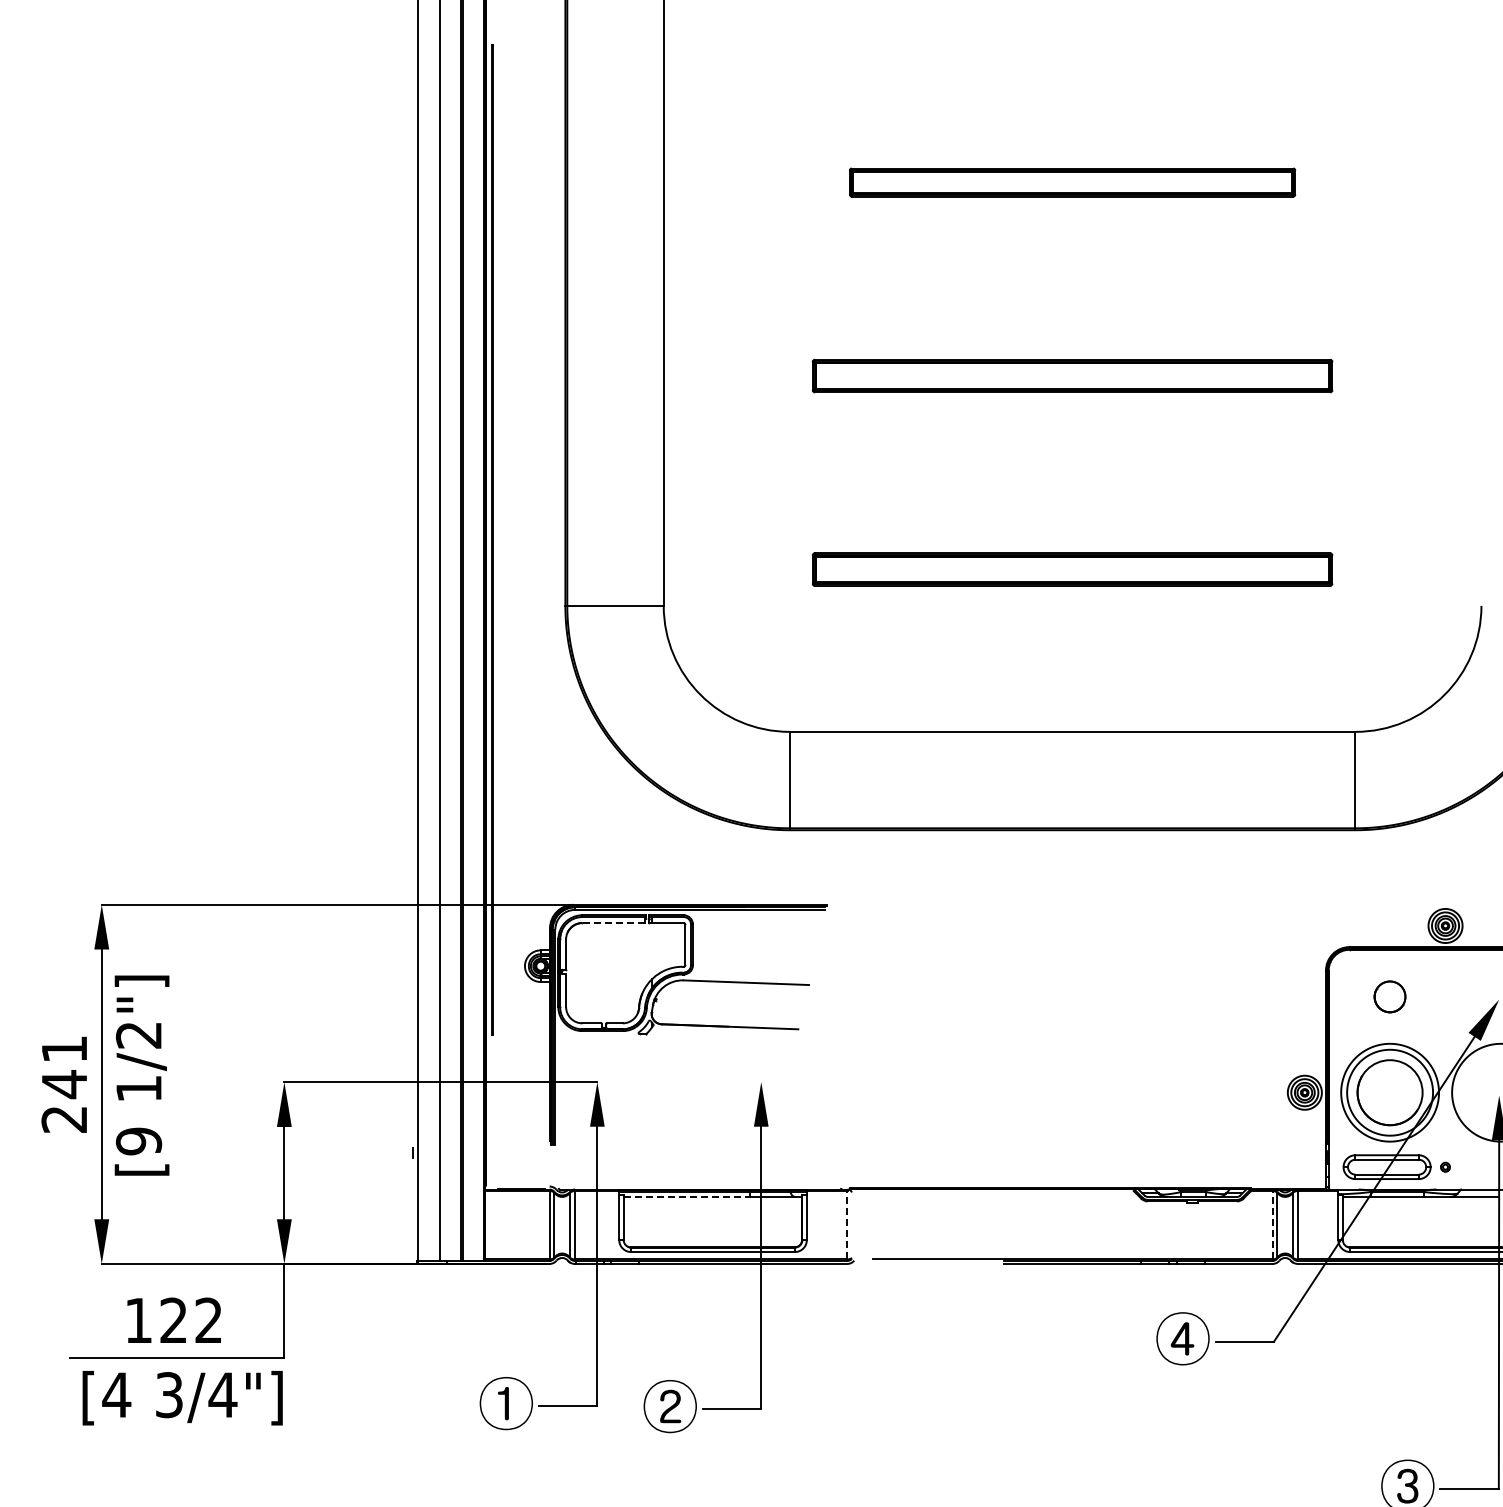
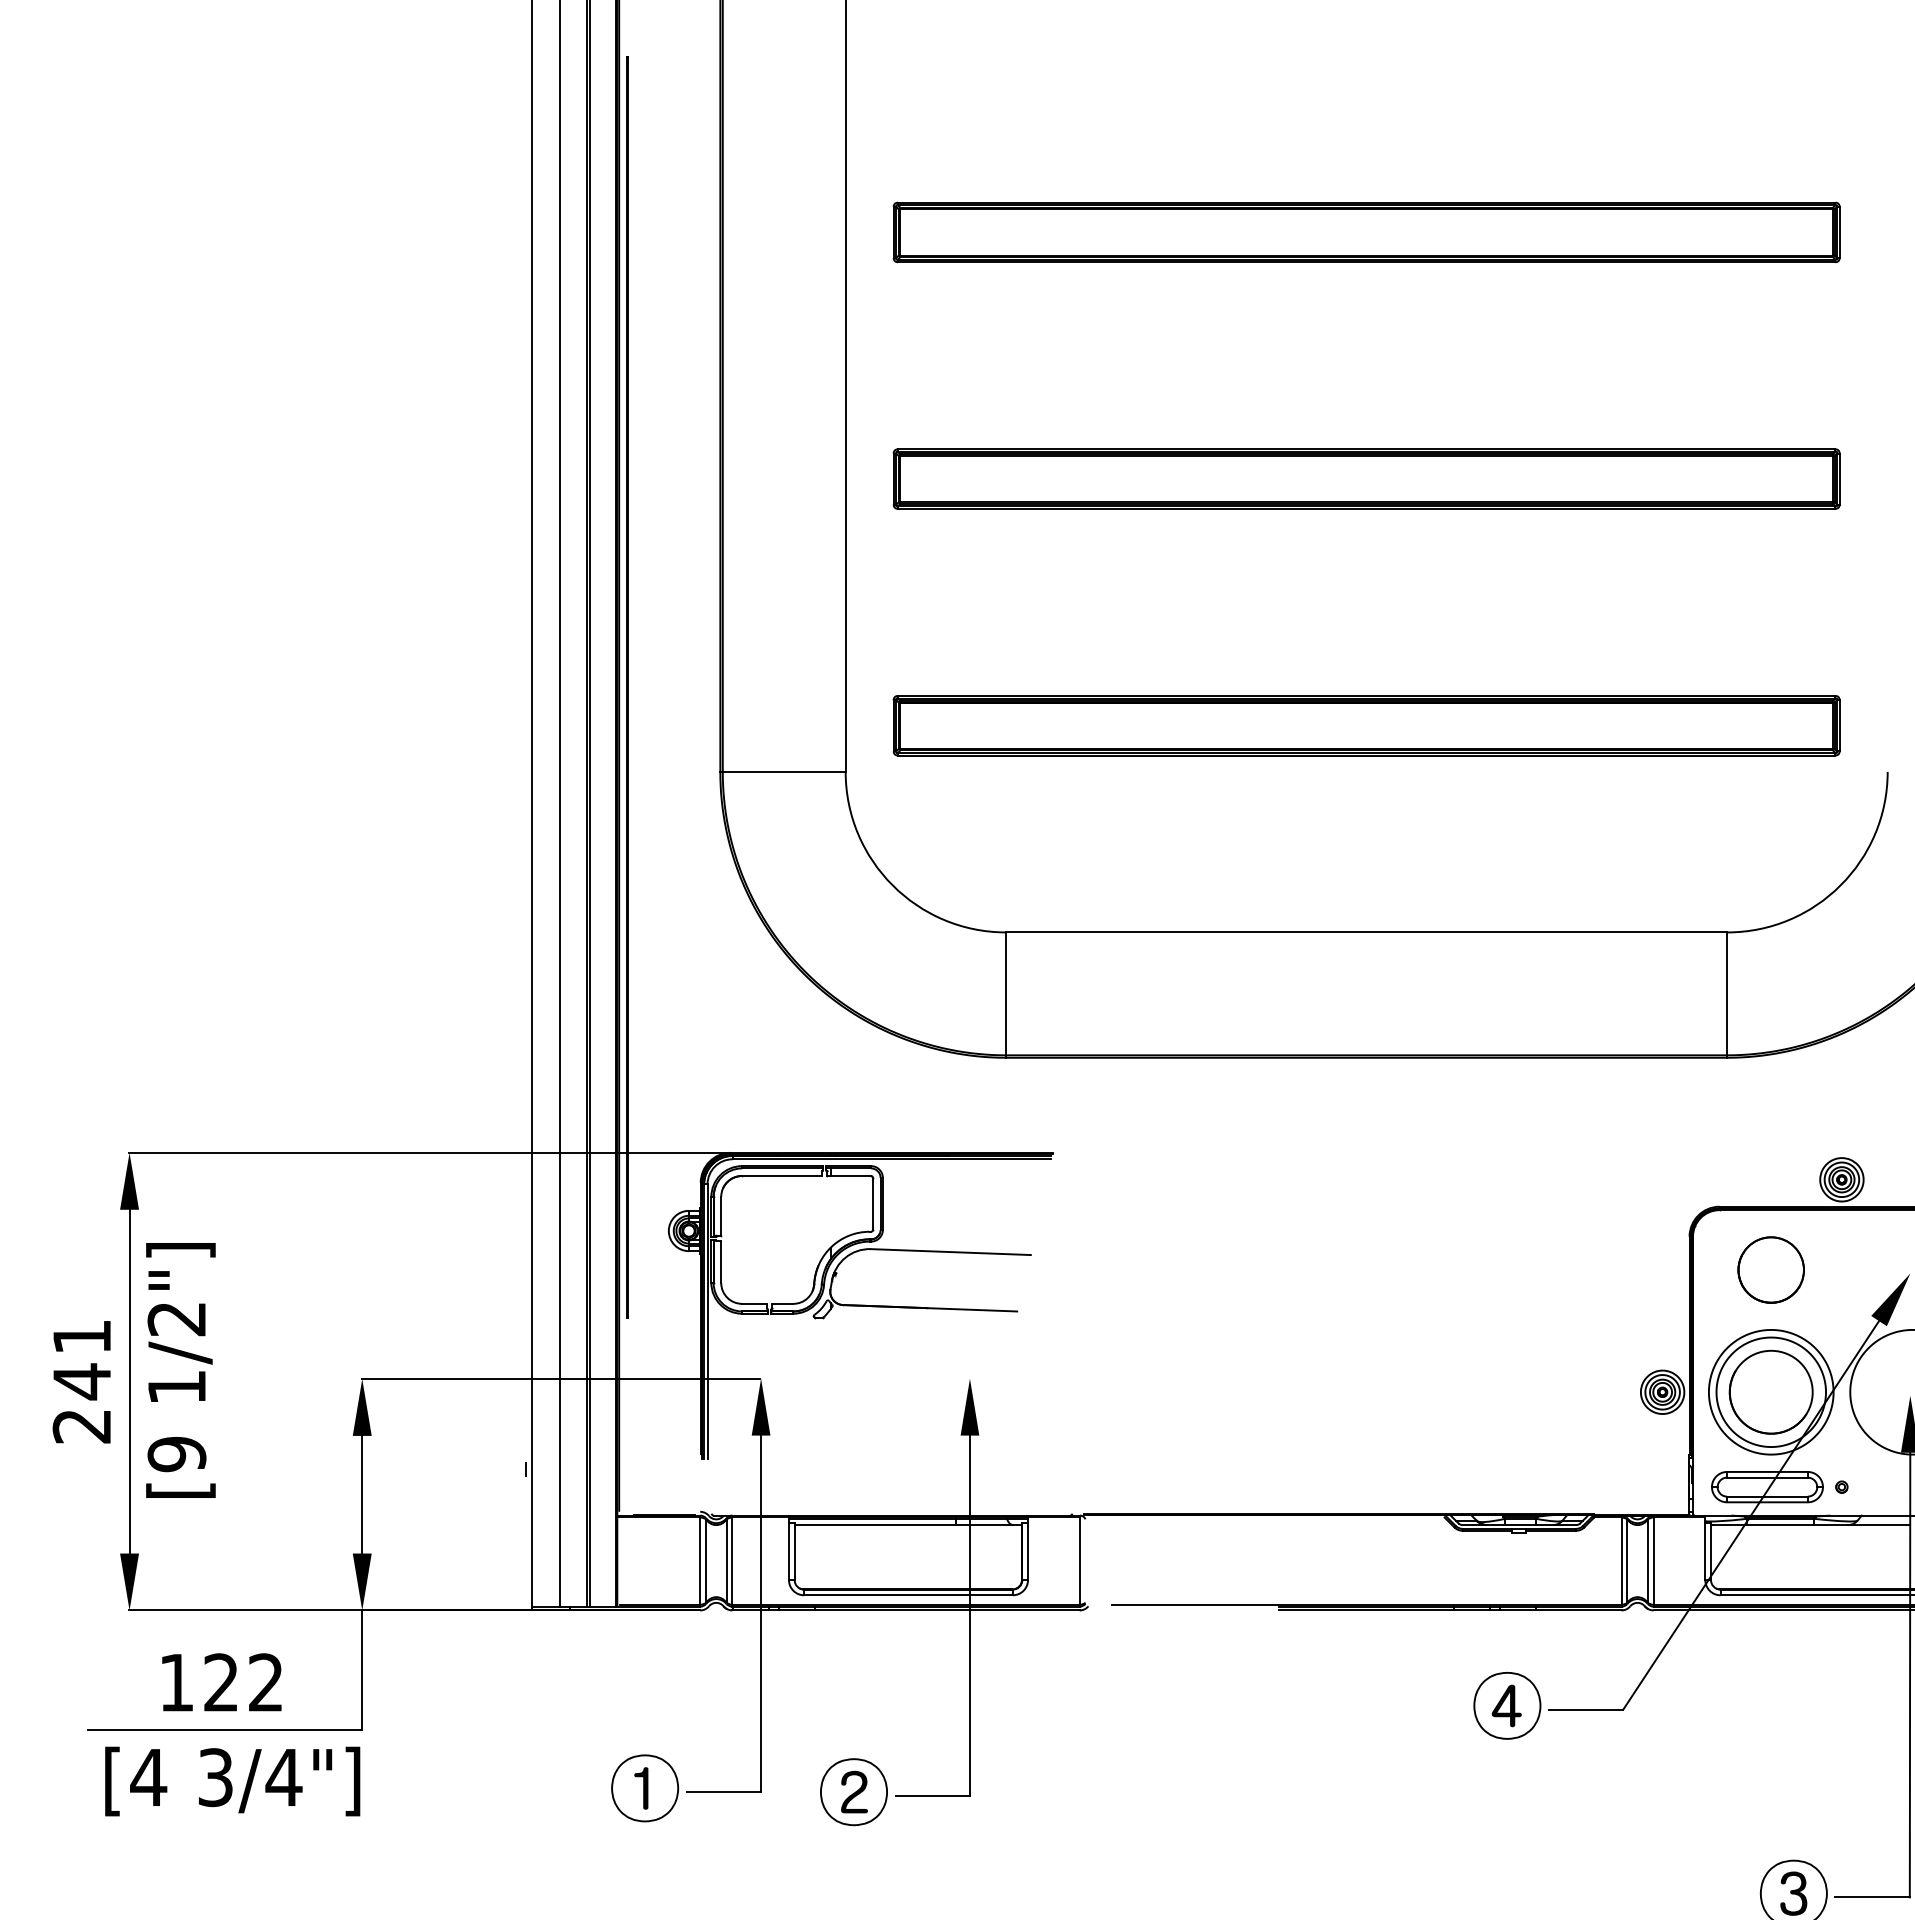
part: (1072, 182) -> (1366, 232), size x1.67
part: (1072, 375) -> (1366, 478), size x1.43
part: (1072, 569) -> (1366, 725), size x1.43
line: (613, 923) -> (781, 1176), dashed -> solid
circle: (1389, 996) -> (1770, 1269), size x1.67
line: (687, 1196) -> (875, 1524), dashed -> solid
line: (847, 1224) -> (1079, 1560), dashed -> solid
line: (1272, 1224) -> (1621, 1560), dashed -> solid

